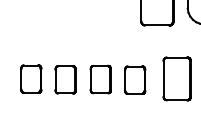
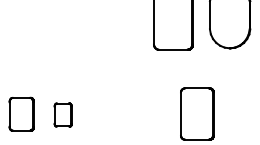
part: (65, 79) -> (63, 114), size x0.7
part: (100, 79) -> (105, 114), removed
part: (134, 80) -> (146, 115), removed

